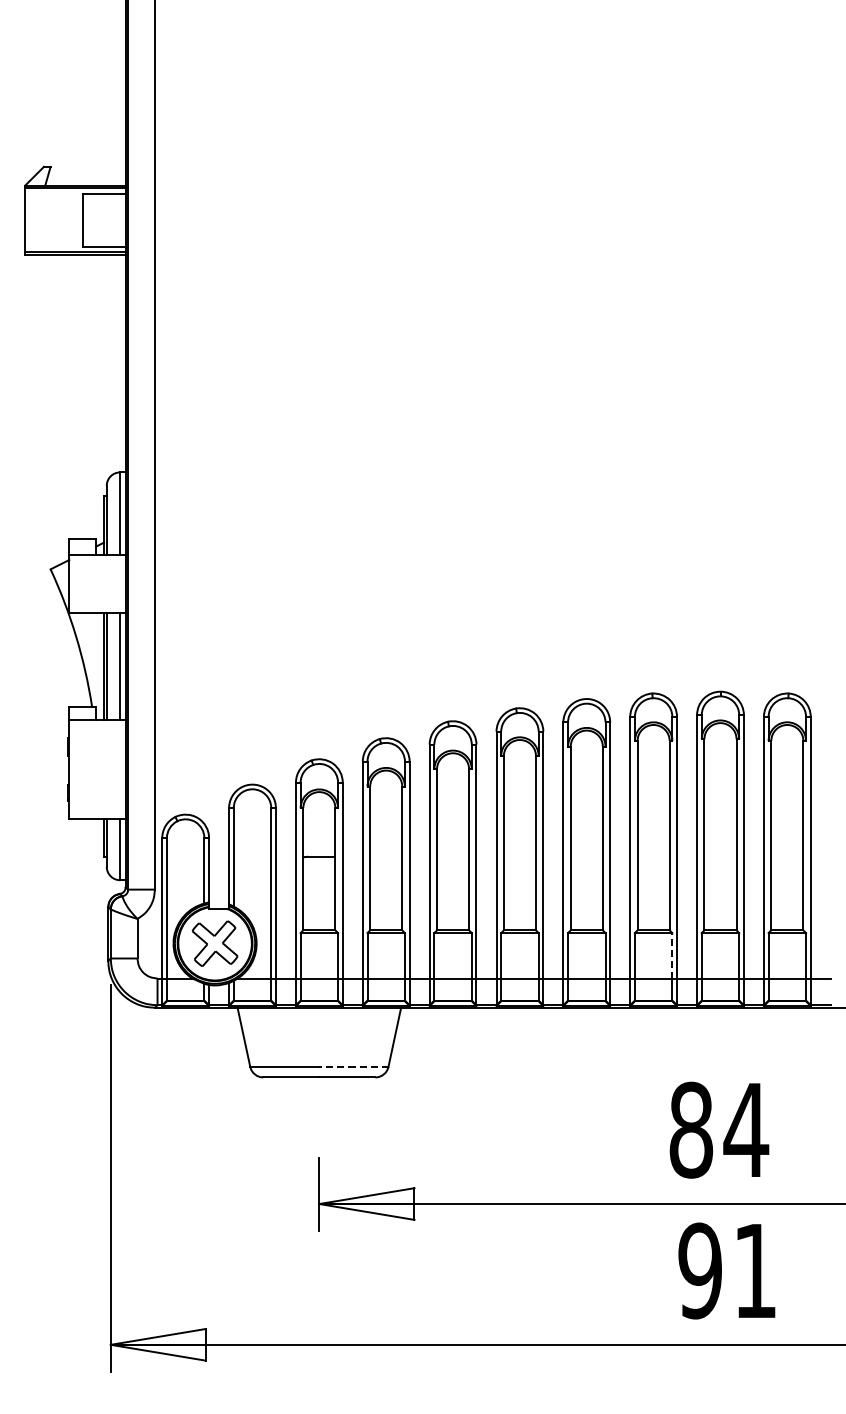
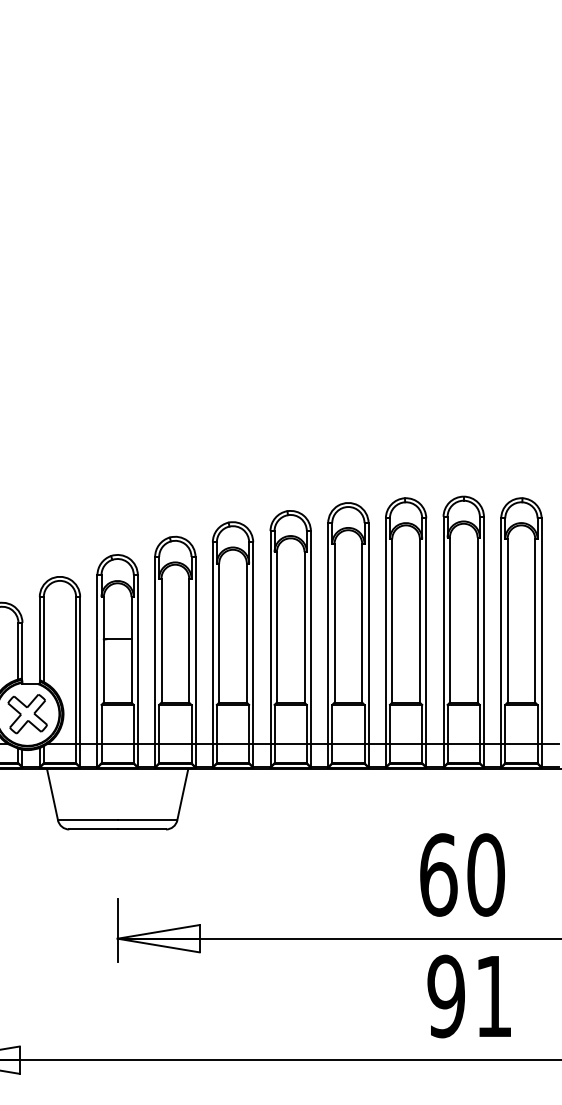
line: (672, 955) -> (422, 724), dashed -> solid
line: (353, 1066) -> (147, 820), dashed -> solid
text: (719, 1129) -> (462, 874), 84 -> 60

